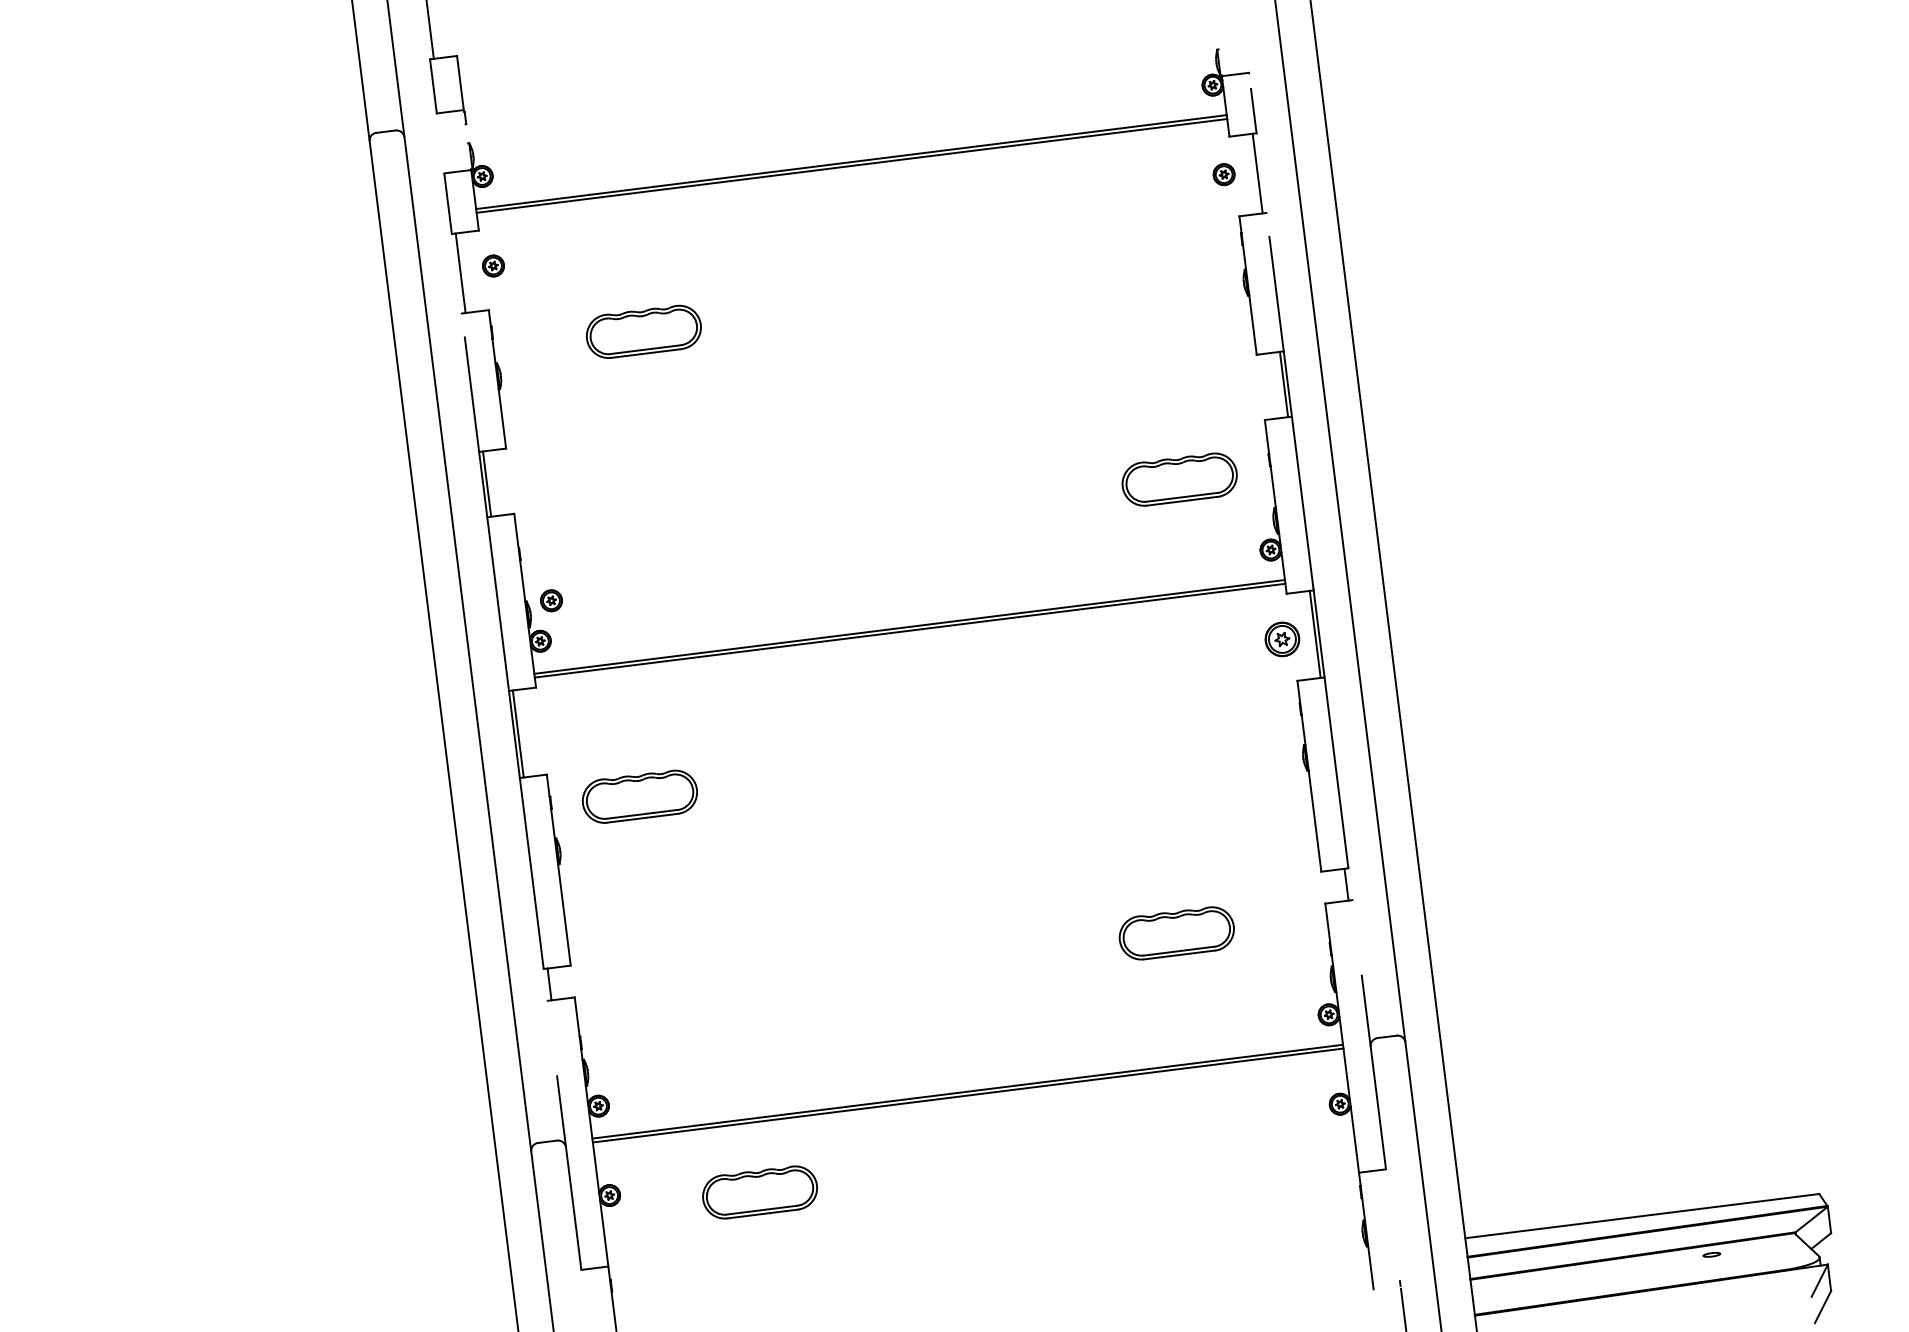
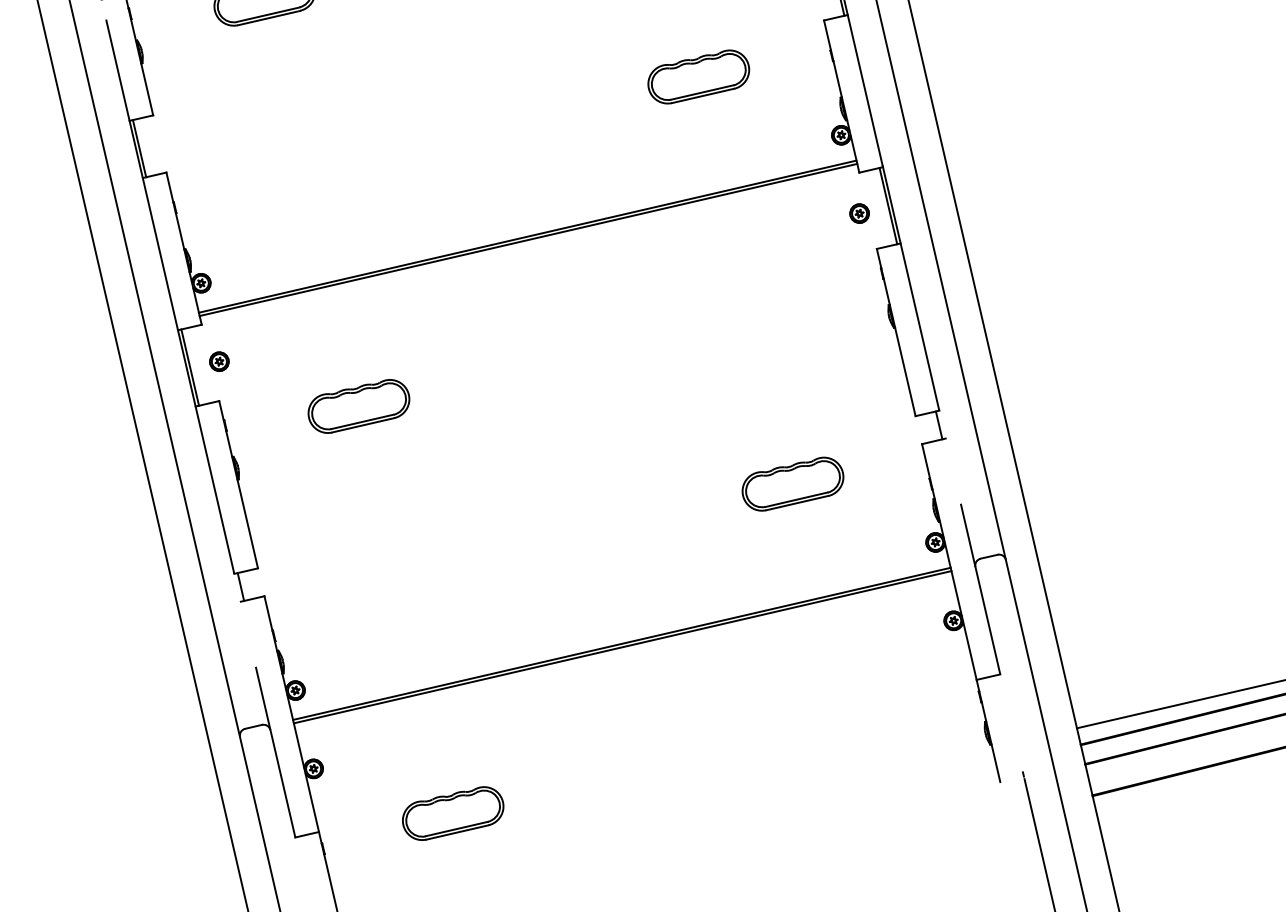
part: (1179, 479) -> (698, 76), moved
part: (551, 600) -> (219, 361), moved
part: (1281, 639) -> (858, 213), size x0.62
part: (639, 796) -> (358, 406), moved
part: (759, 1192) -> (452, 813), moved

